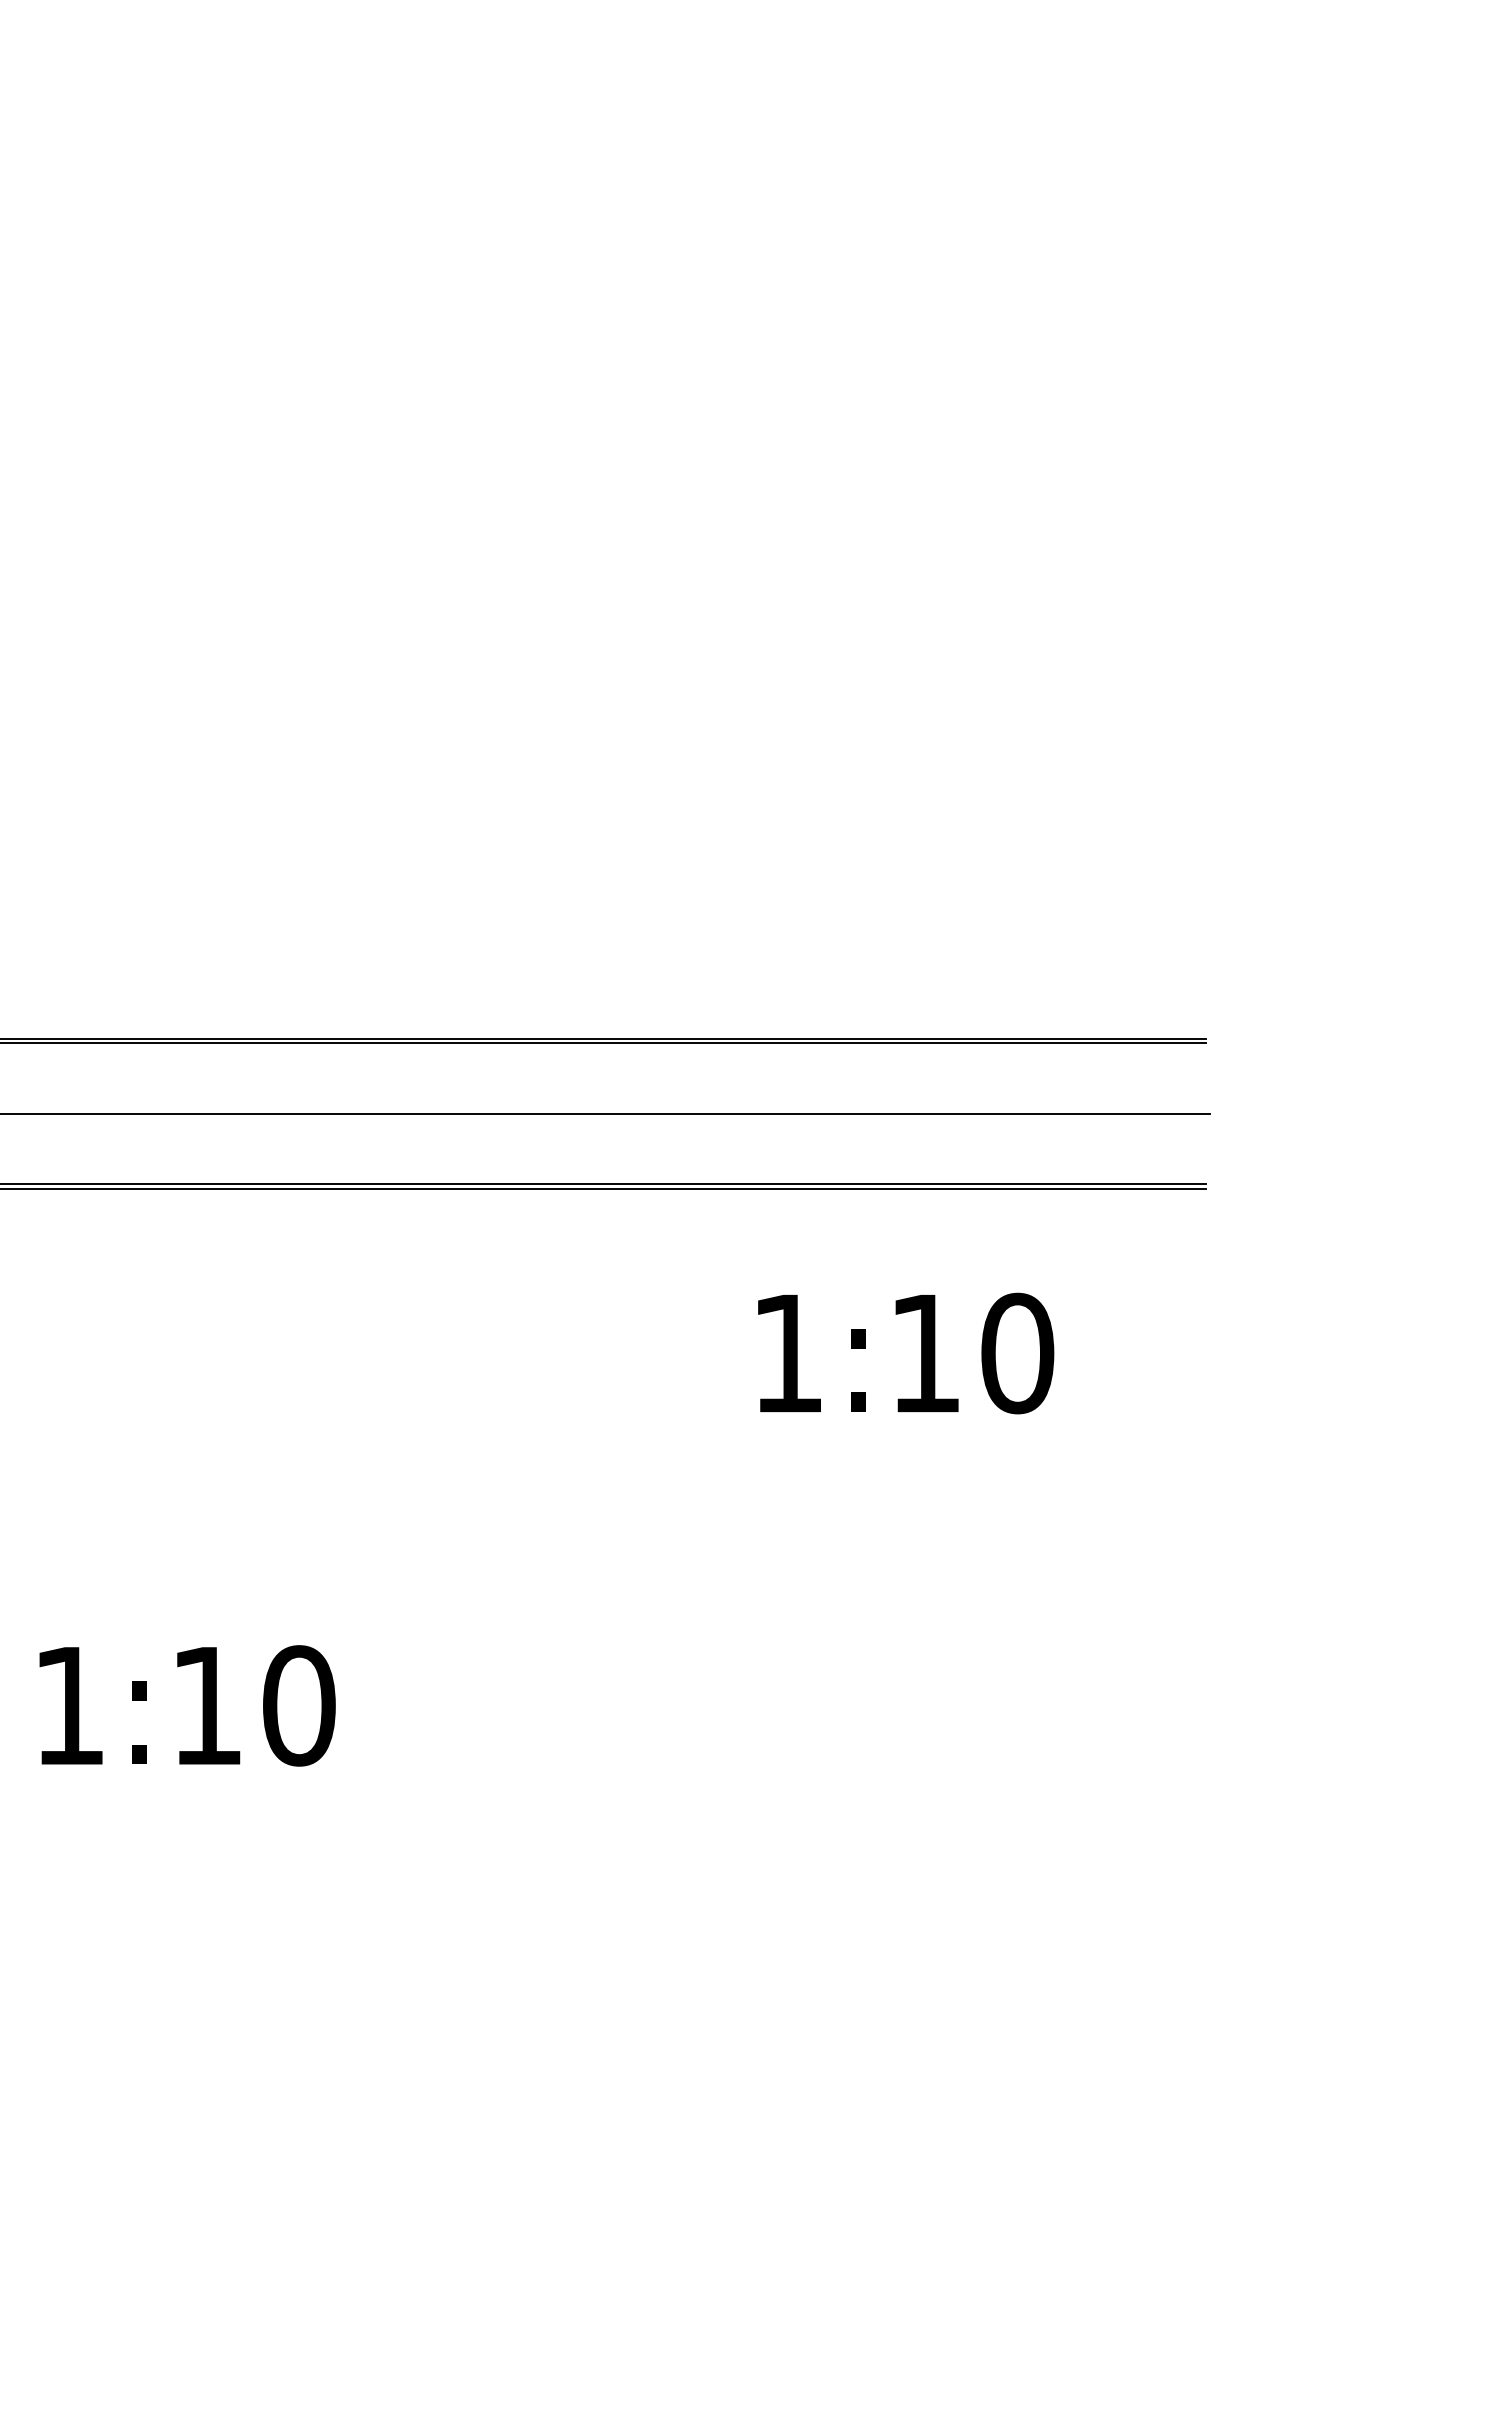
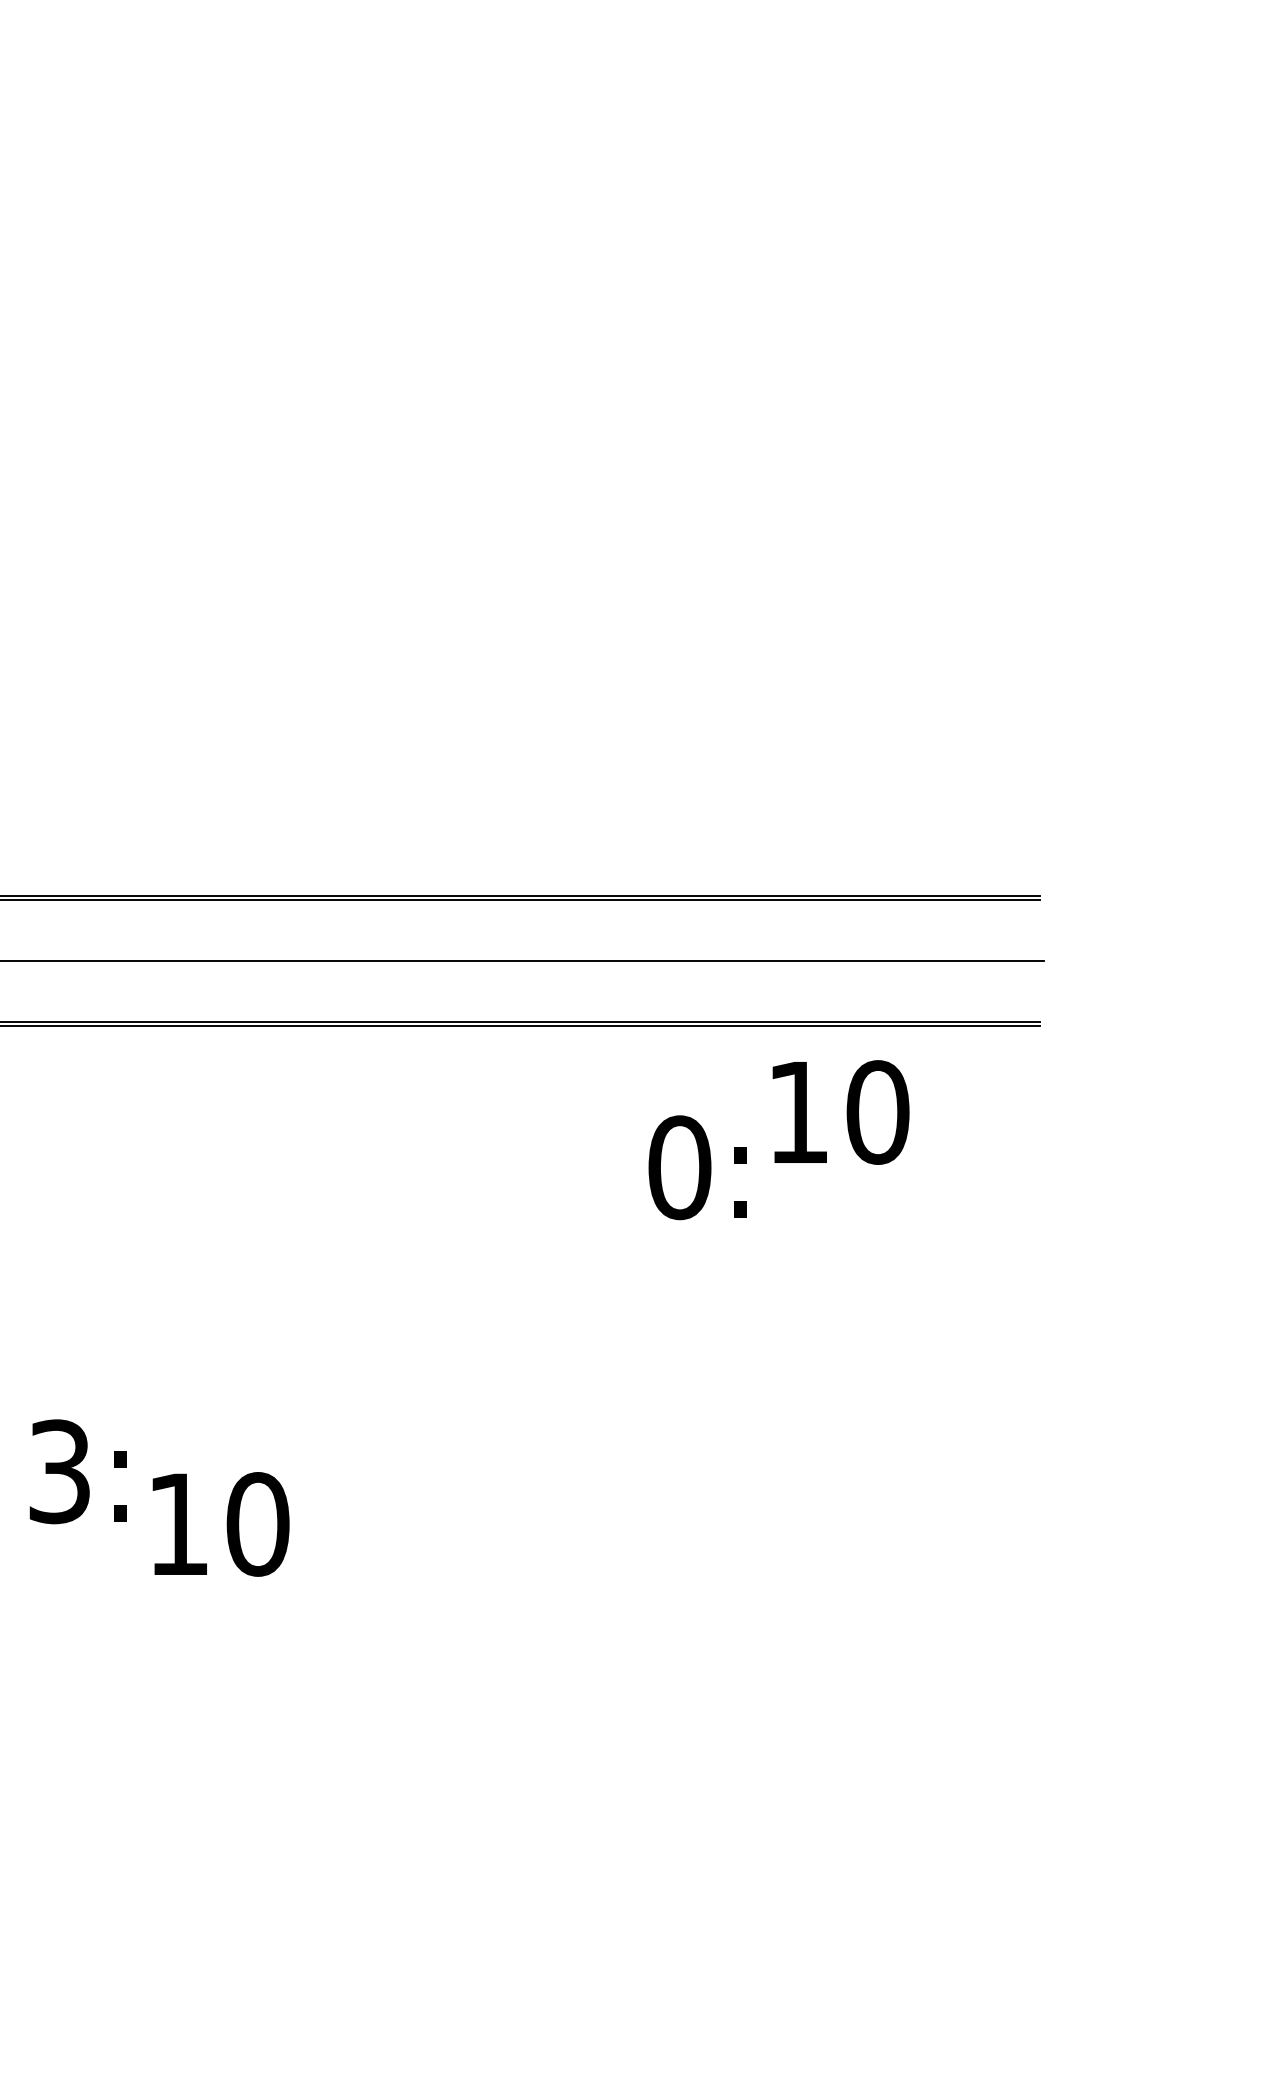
text: (787, 1353) -> (679, 1167), 1 -> 0
text: (974, 1353) -> (840, 1112), moved
text: (69, 1705) -> (59, 1471), 1 -> 3
text: (256, 1705) -> (221, 1524), moved

